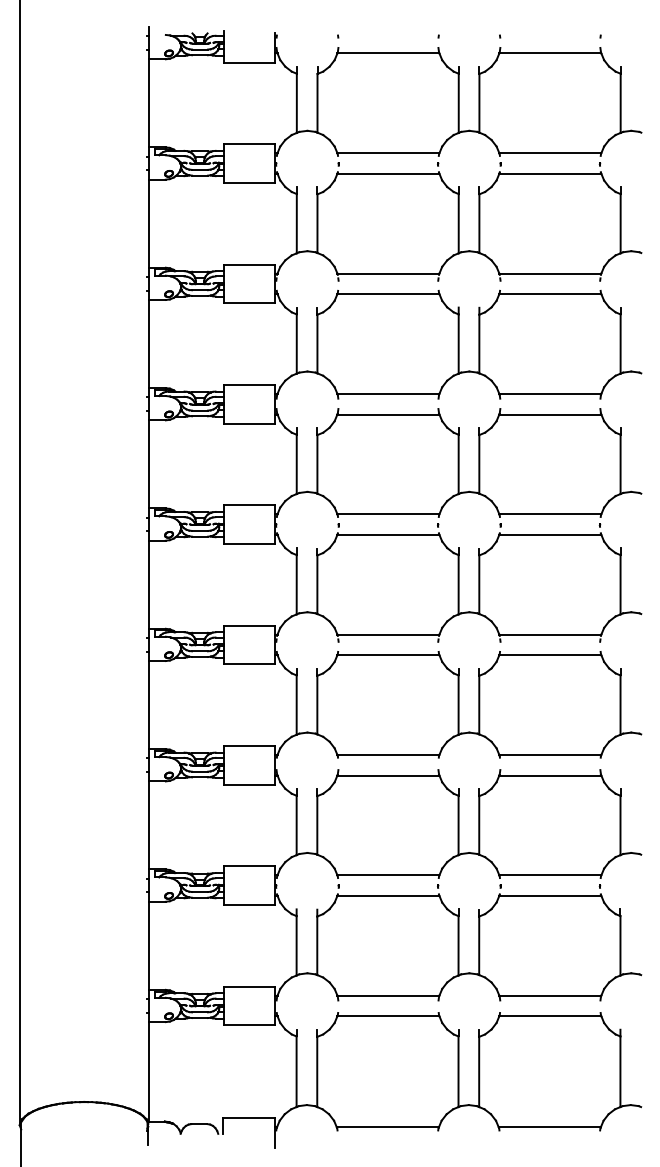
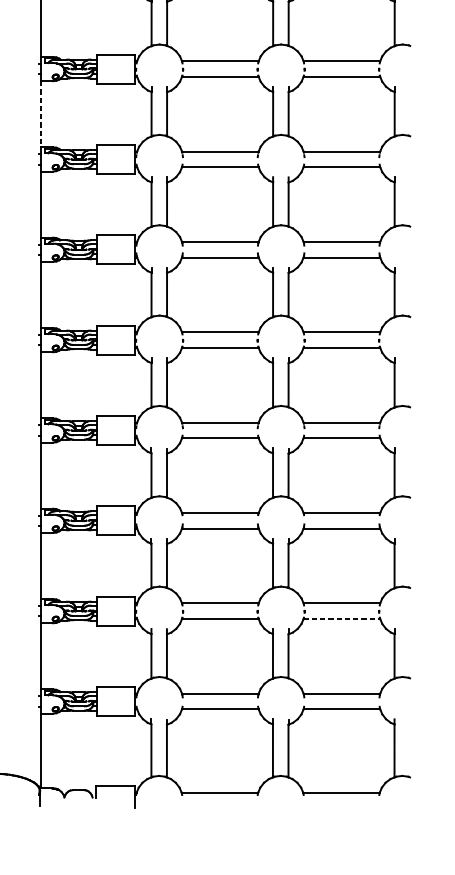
line: (148, 224) -> (40, 114), solid -> dashed
line: (550, 895) -> (342, 618), solid -> dashed

